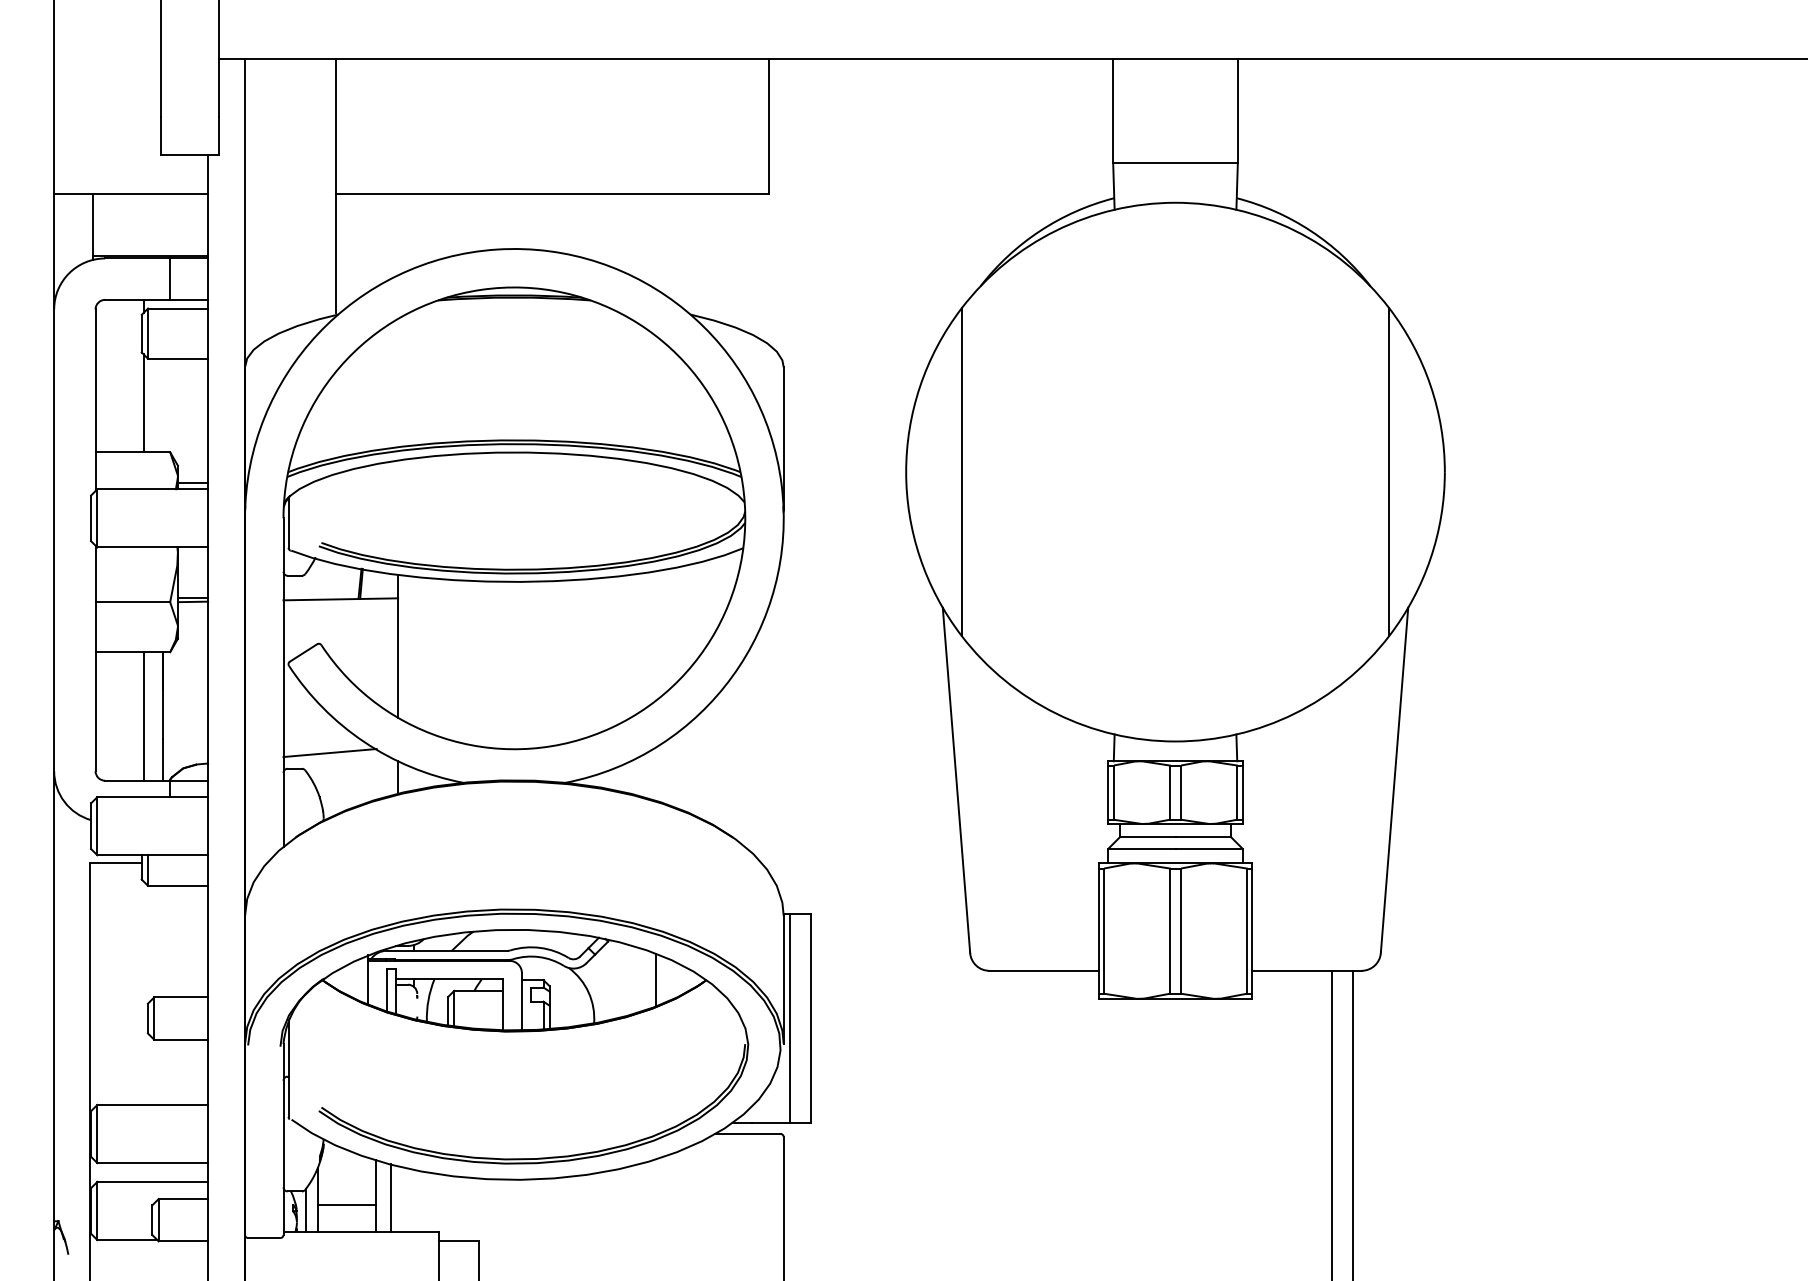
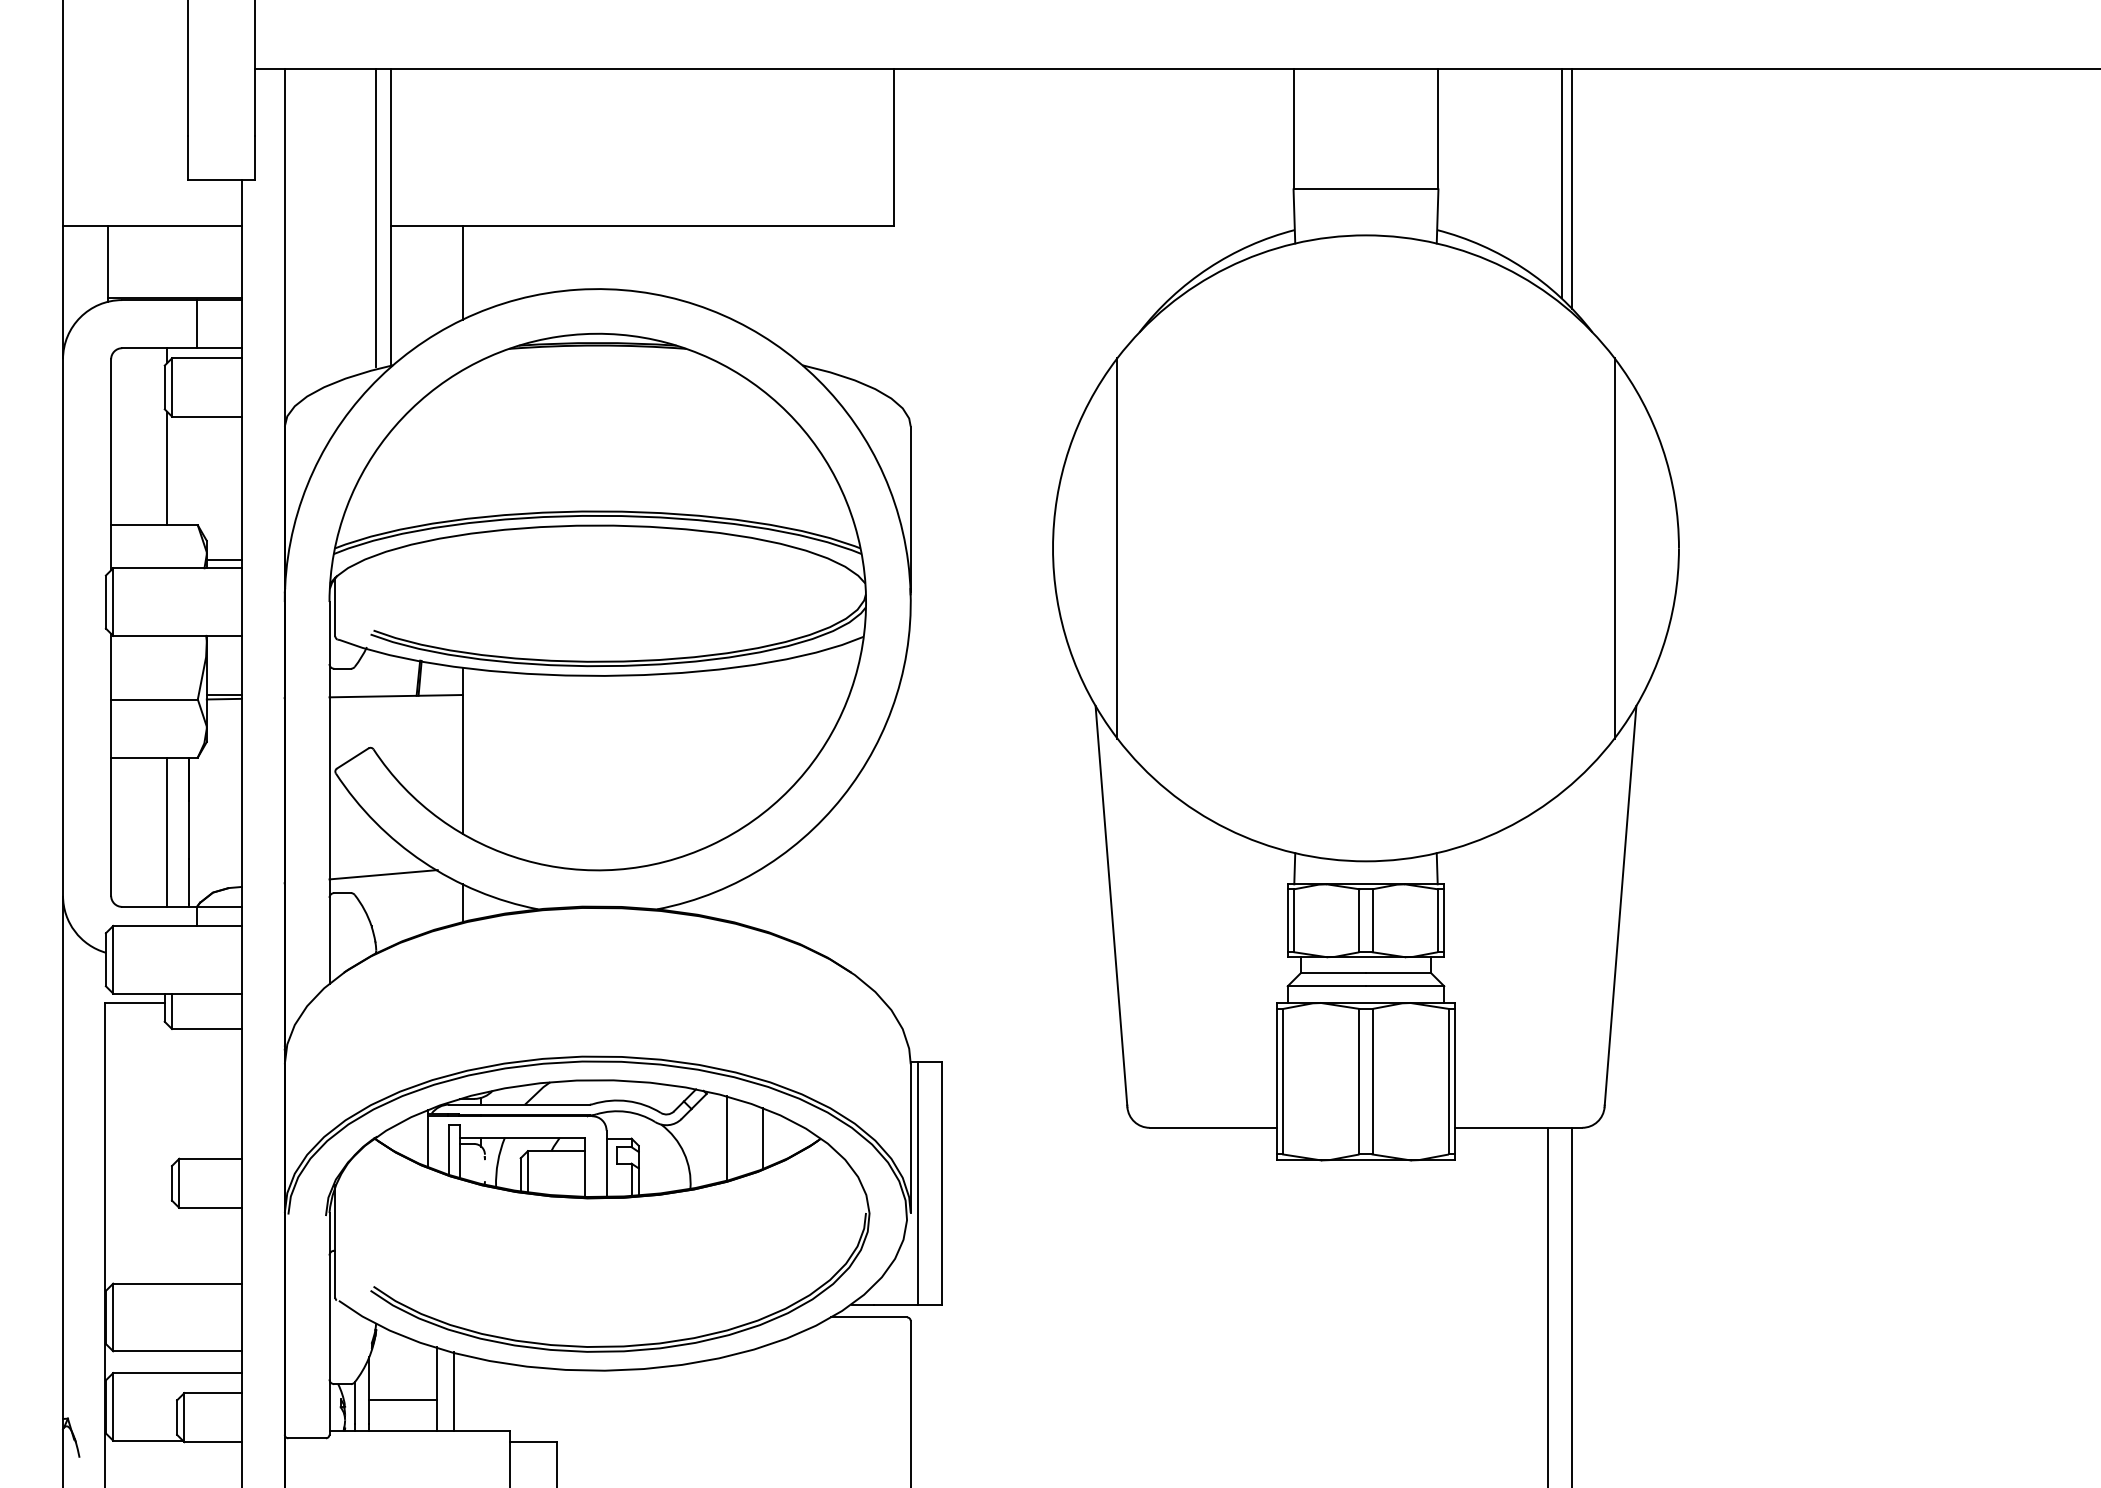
line: (1343, 158) -> (1561, 183), added
line: (1353, 162) -> (1572, 188), added
line: (323, 187) -> (376, 217), added
line: (397, 234) -> (462, 272), added
line: (625, 980) -> (726, 1138), added

